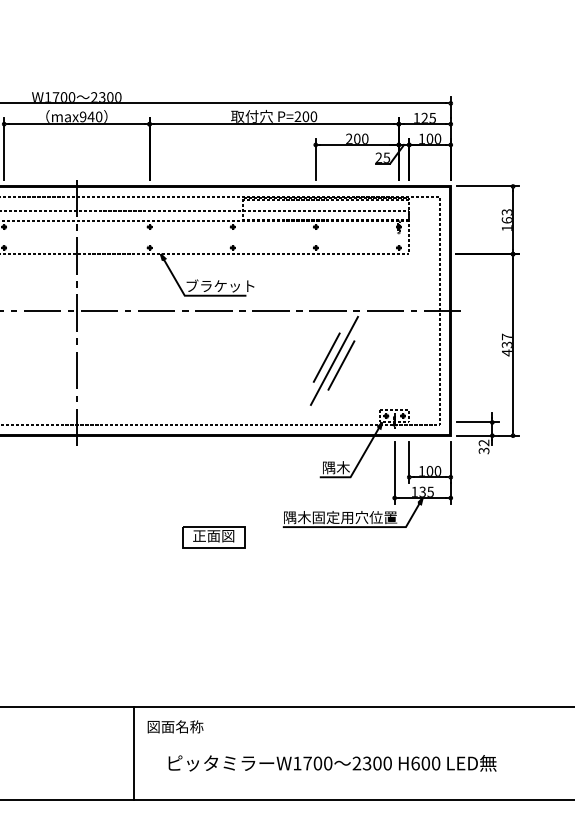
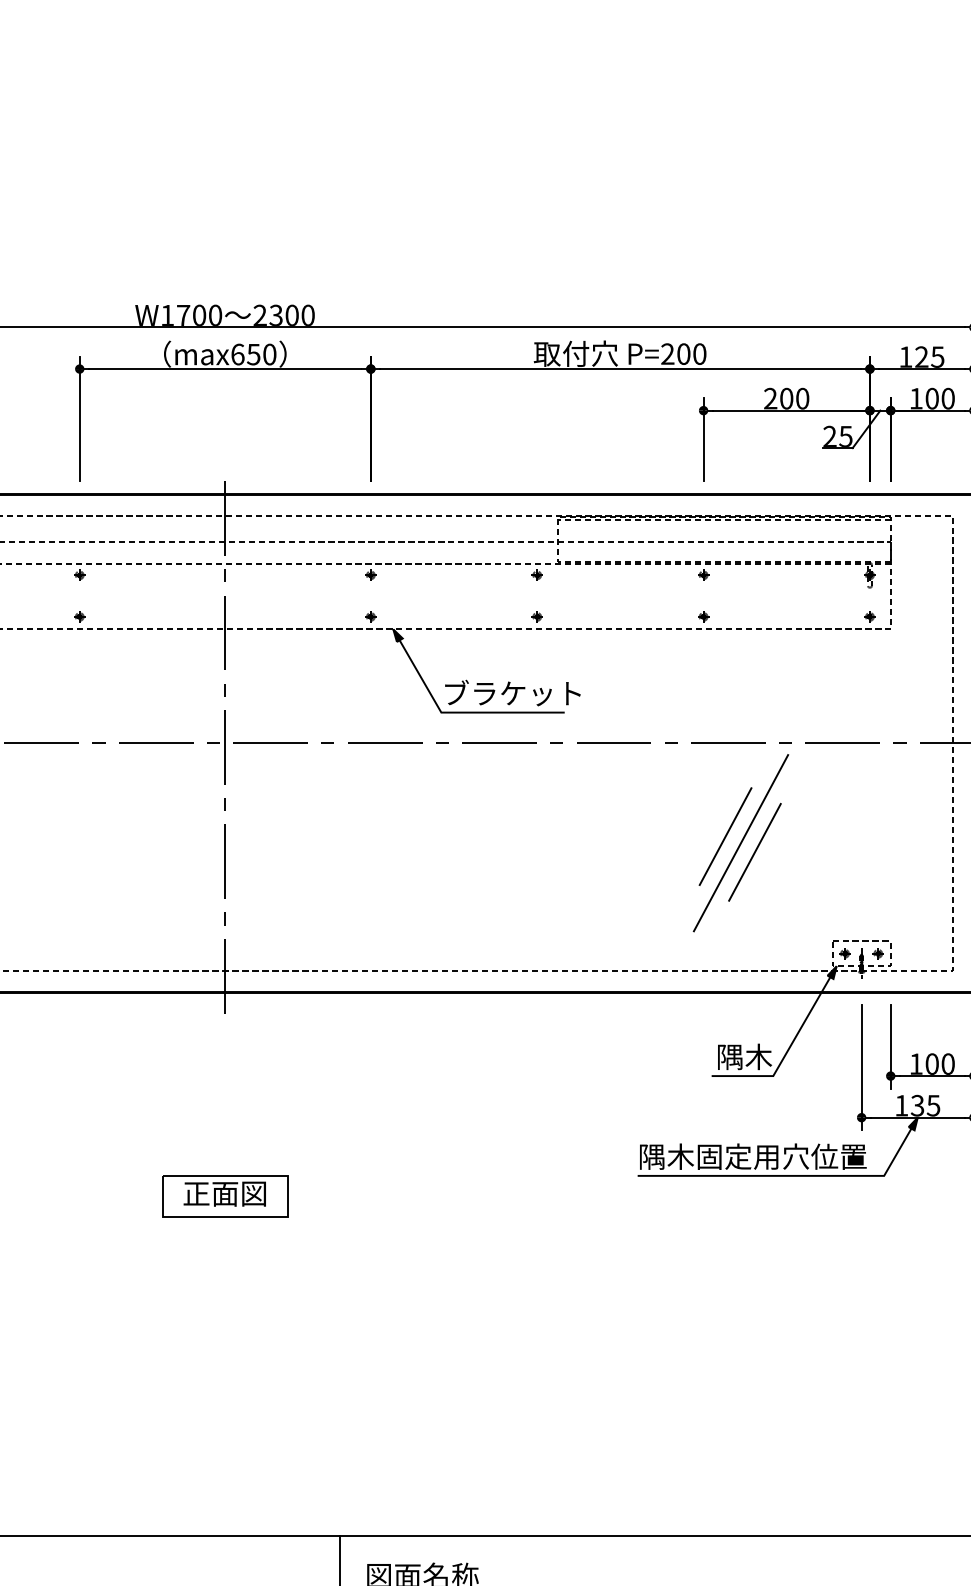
text: (86, 116) -> (244, 353), max940 -> max650
part: (213, 537) -> (224, 1196), moved

